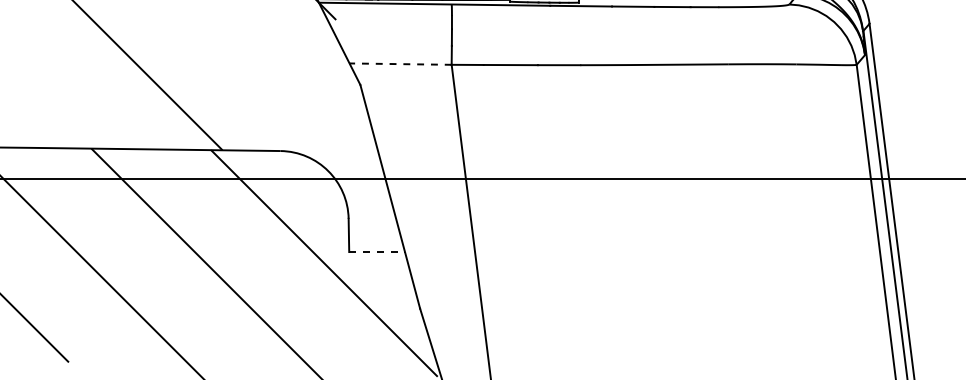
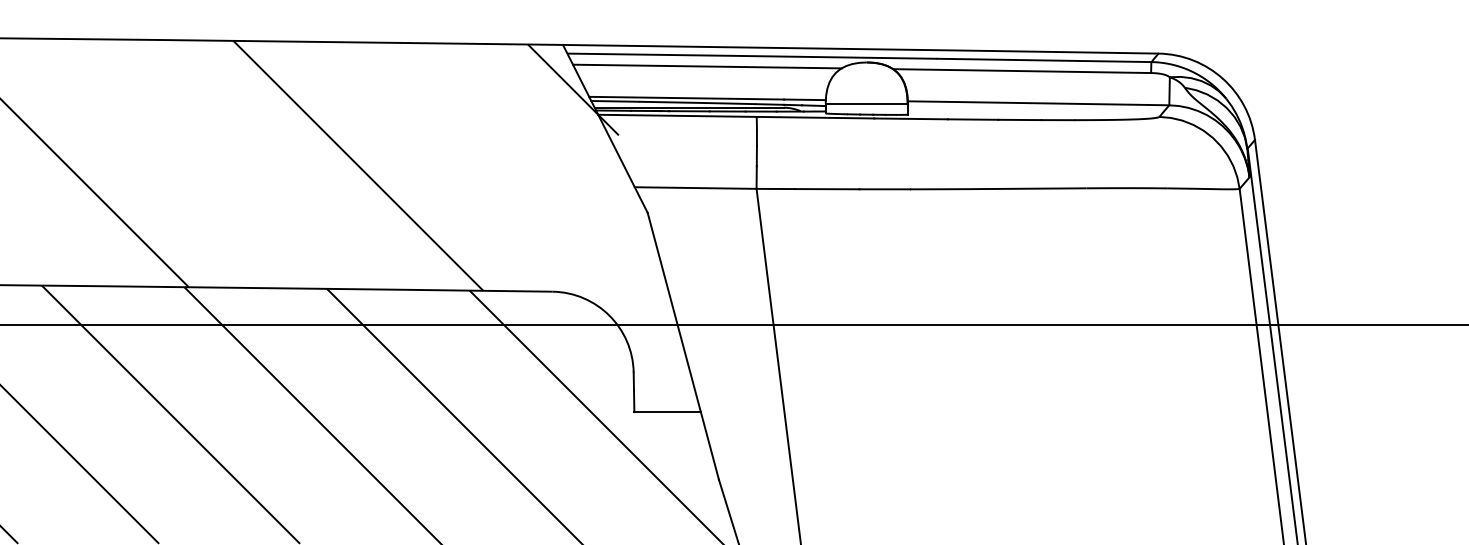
line: (400, 64) -> (695, 188), dashed -> solid
line: (377, 252) -> (668, 412), dashed -> solid

